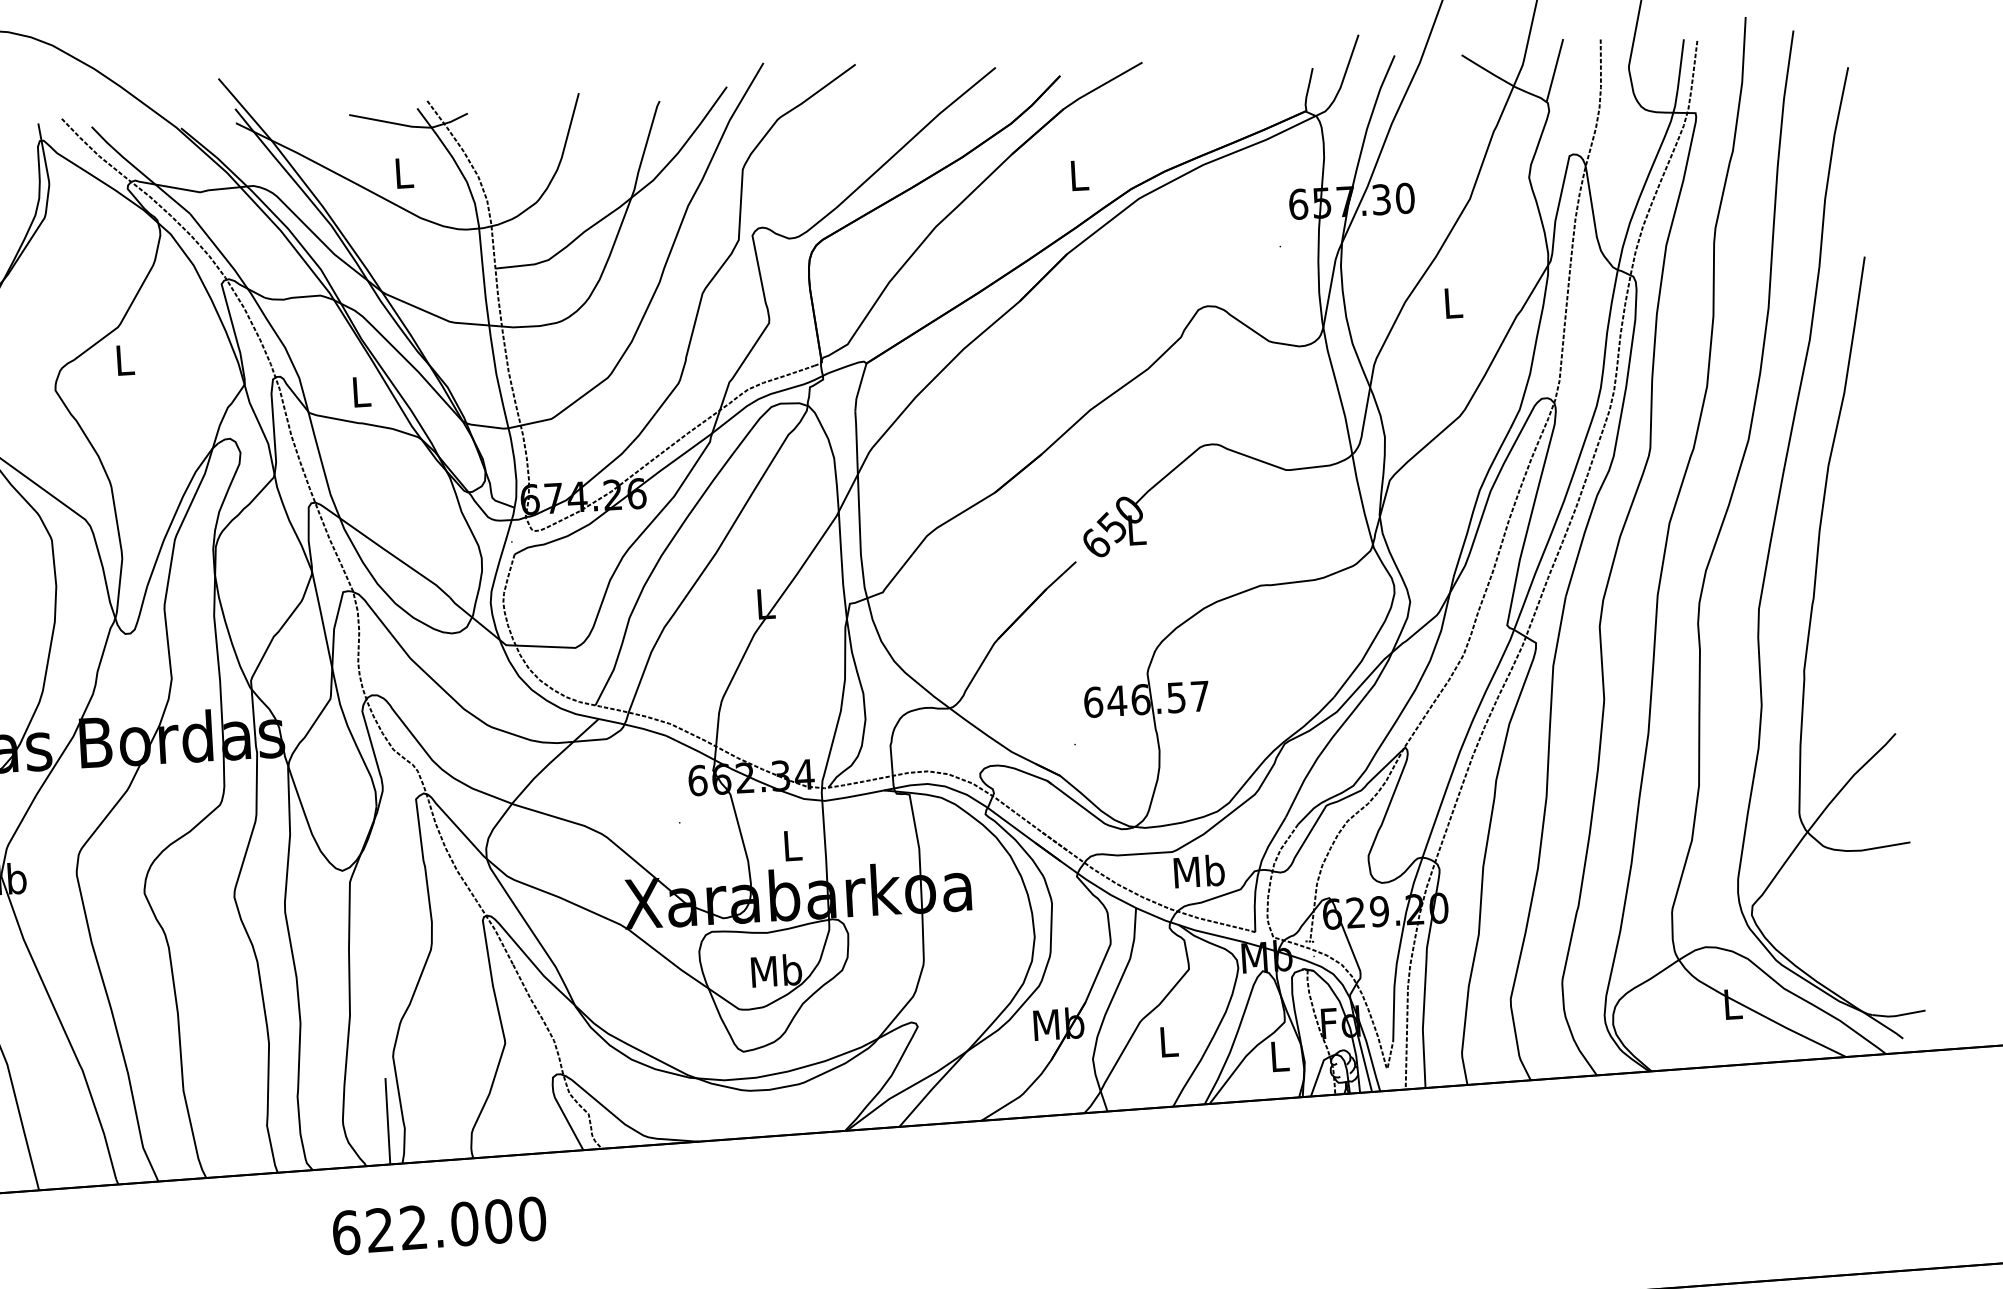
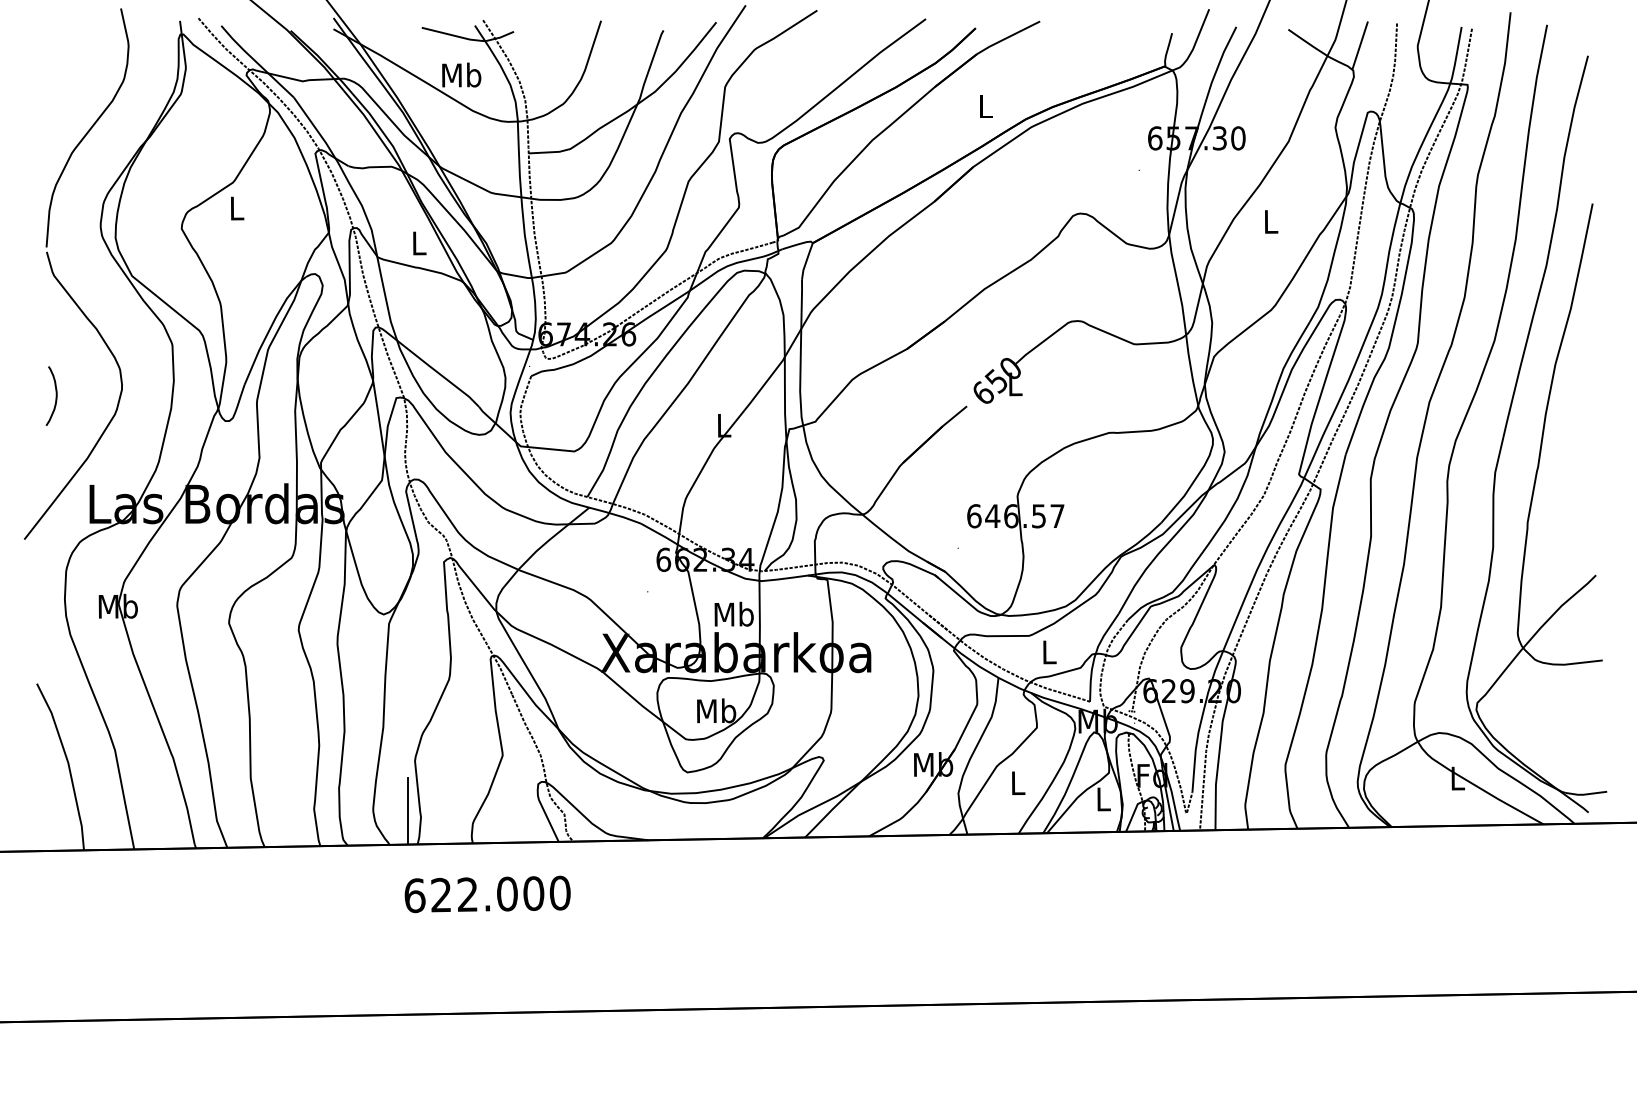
text: (403, 172) -> (461, 74), L -> Mb
text: (791, 844) -> (733, 613), L -> Mb
text: (1198, 870) -> (1048, 651), Mb -> L
text: (439, 1225) -> (487, 894), moved

